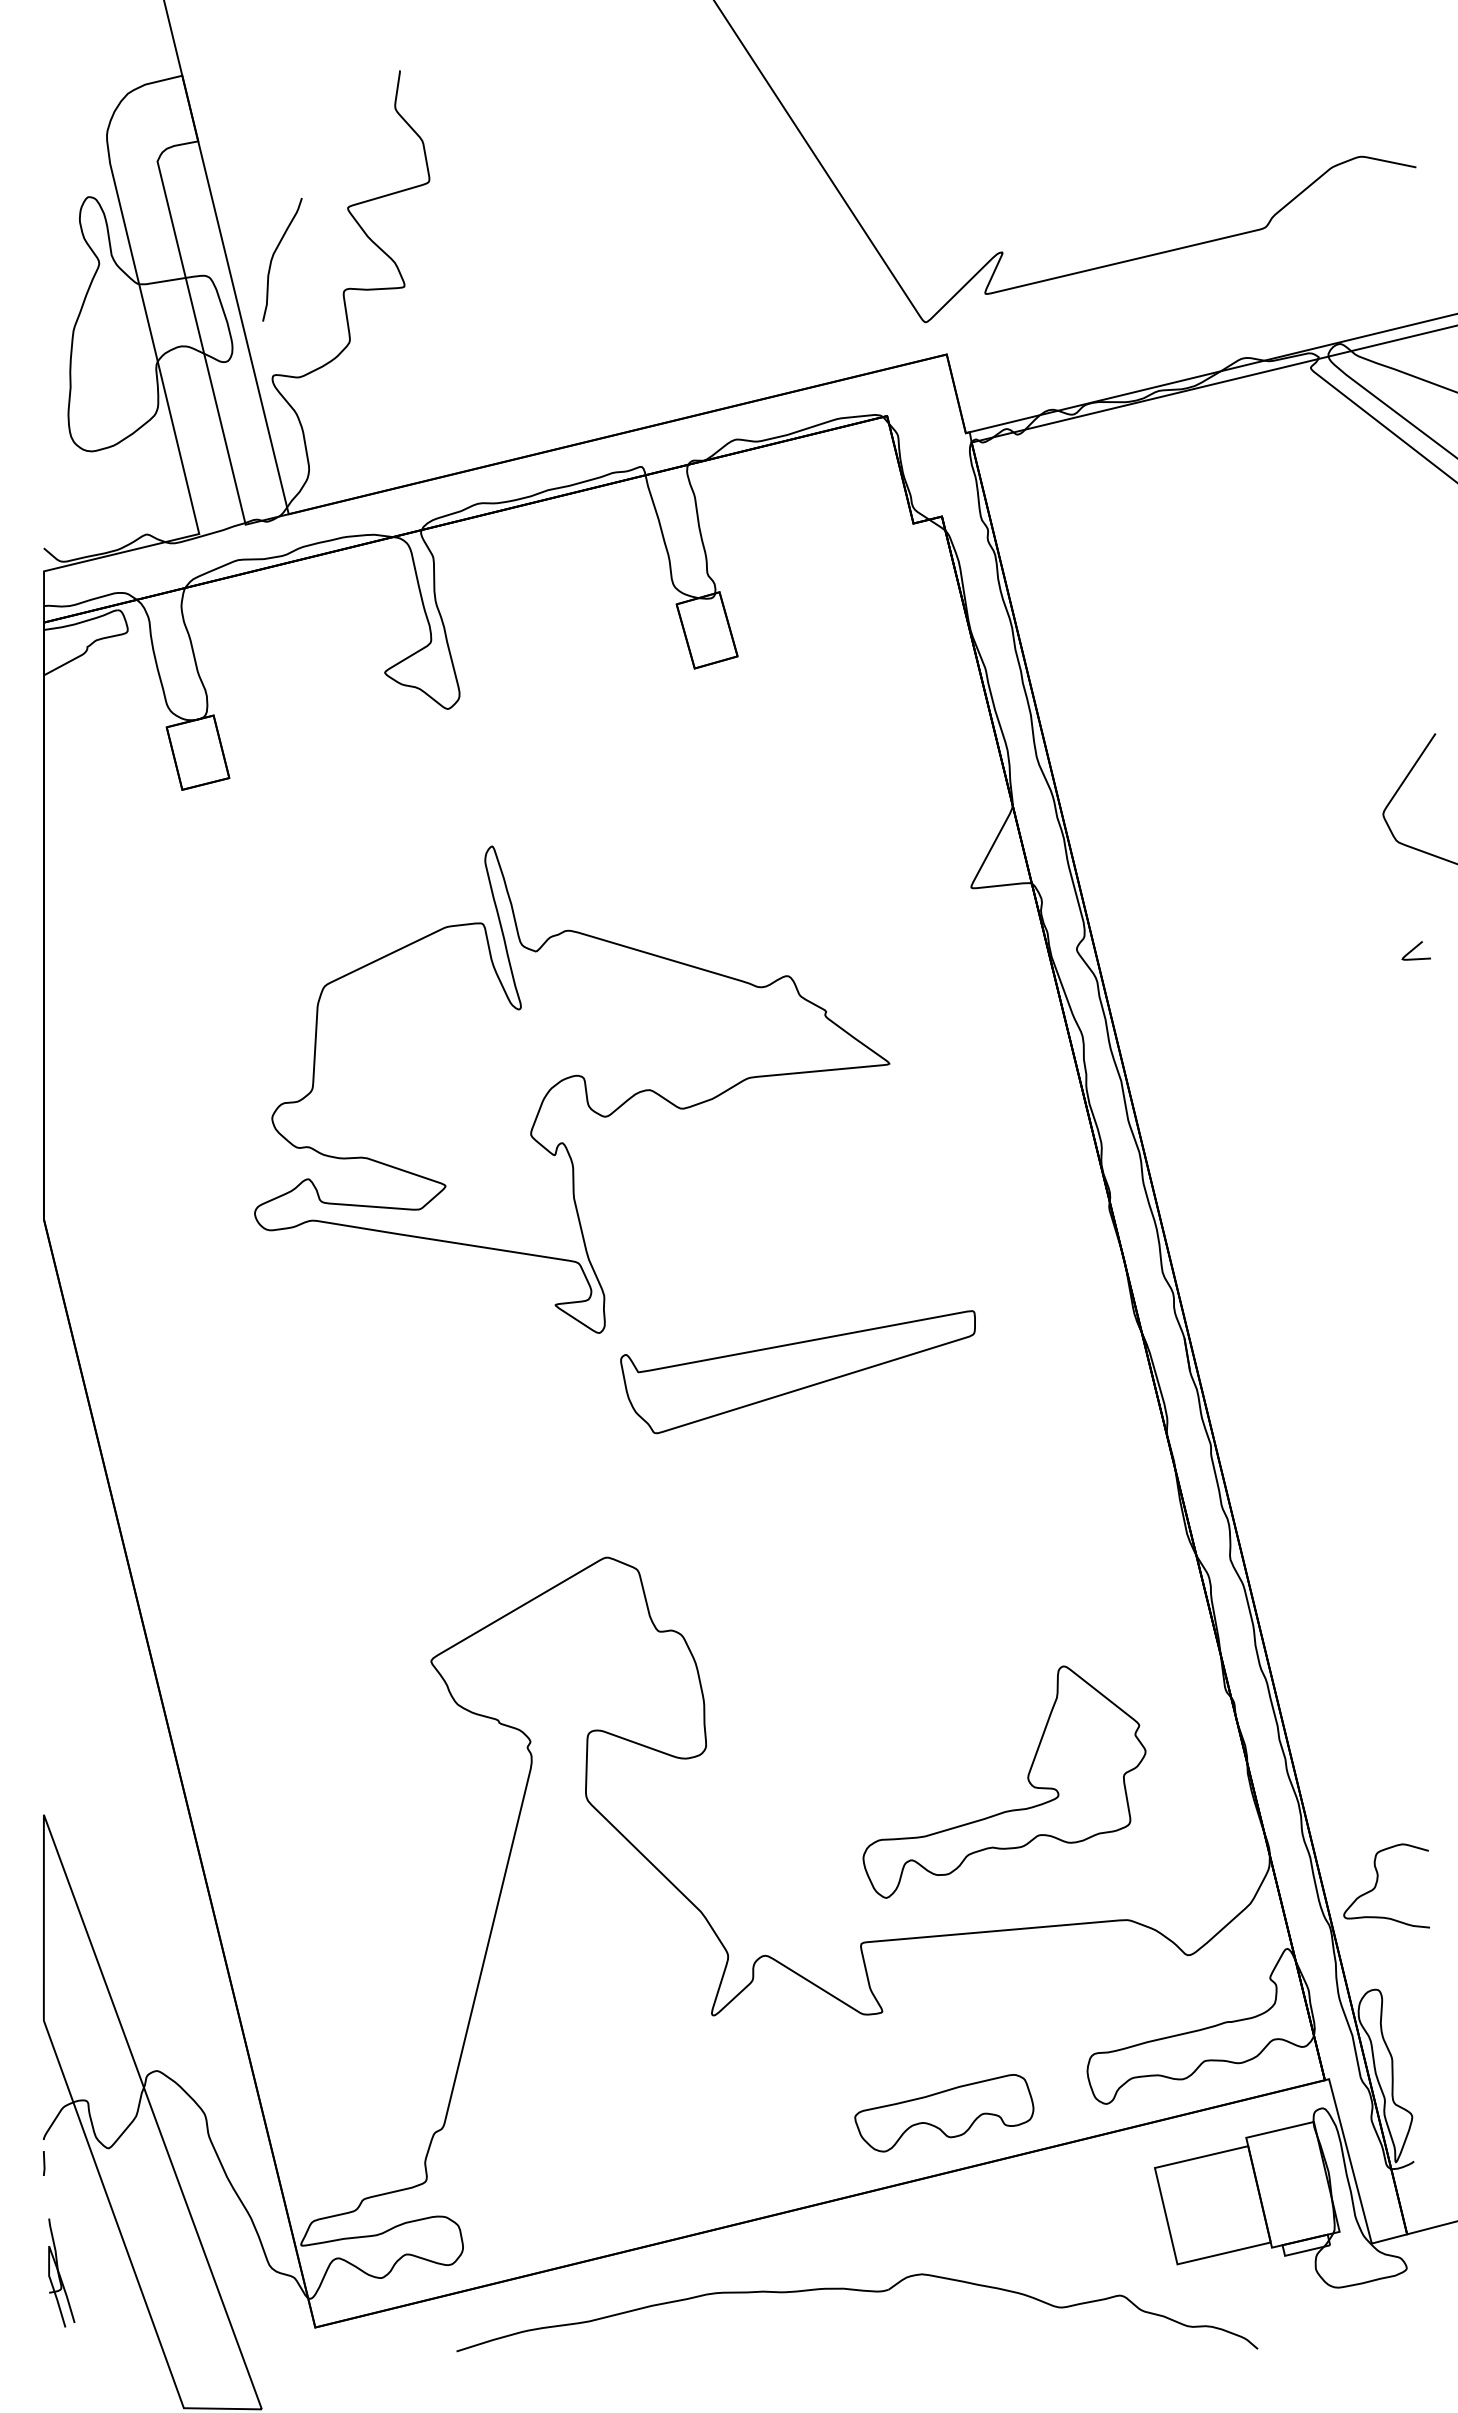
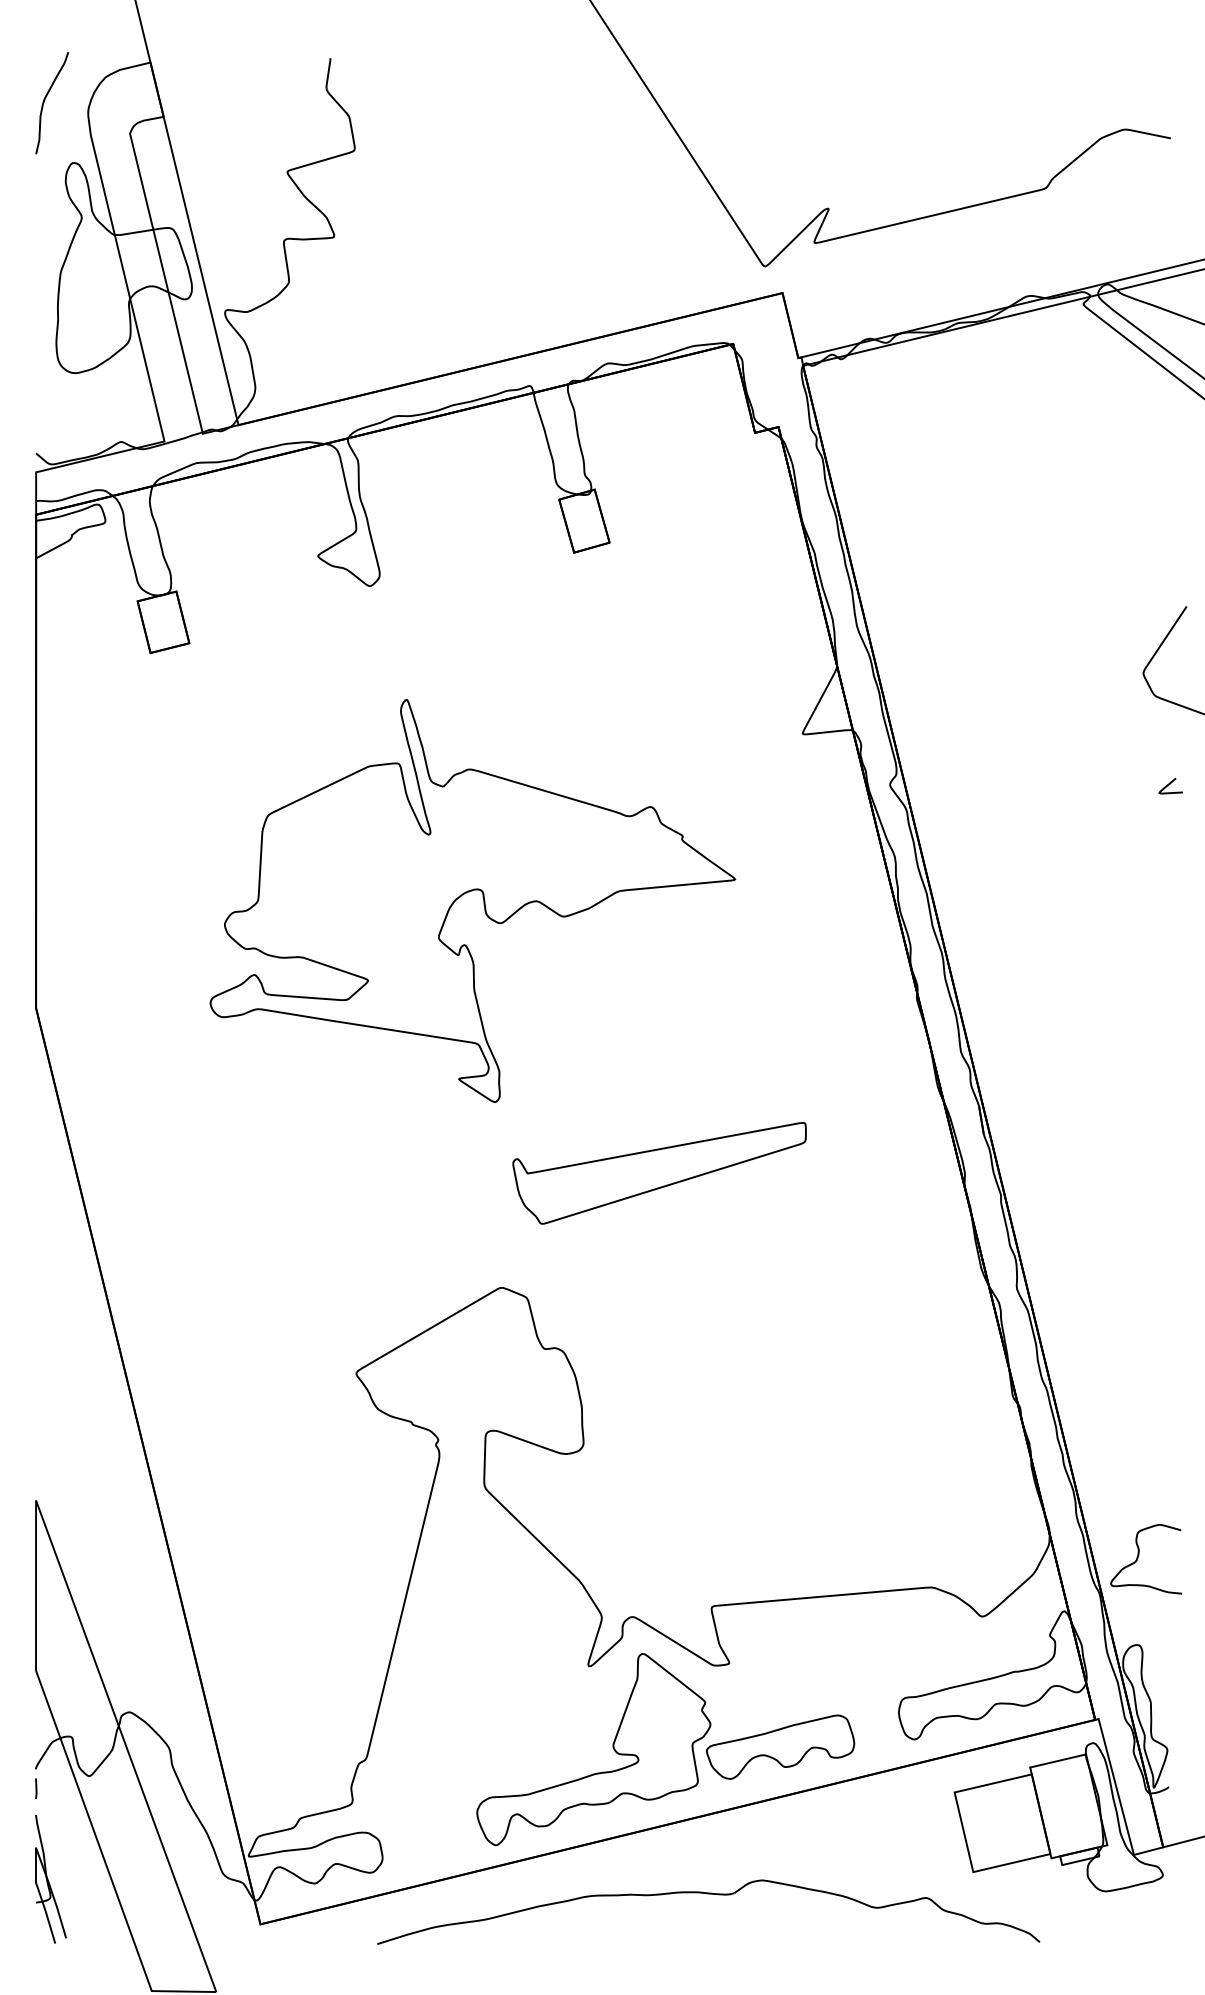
curve: (274, 255) -> (45, 99), moved
part: (797, 1372) -> (659, 1173), moved
part: (1027, 1780) -> (612, 1748), moved
part: (61, 2272) -> (50, 1878), size x1.43

